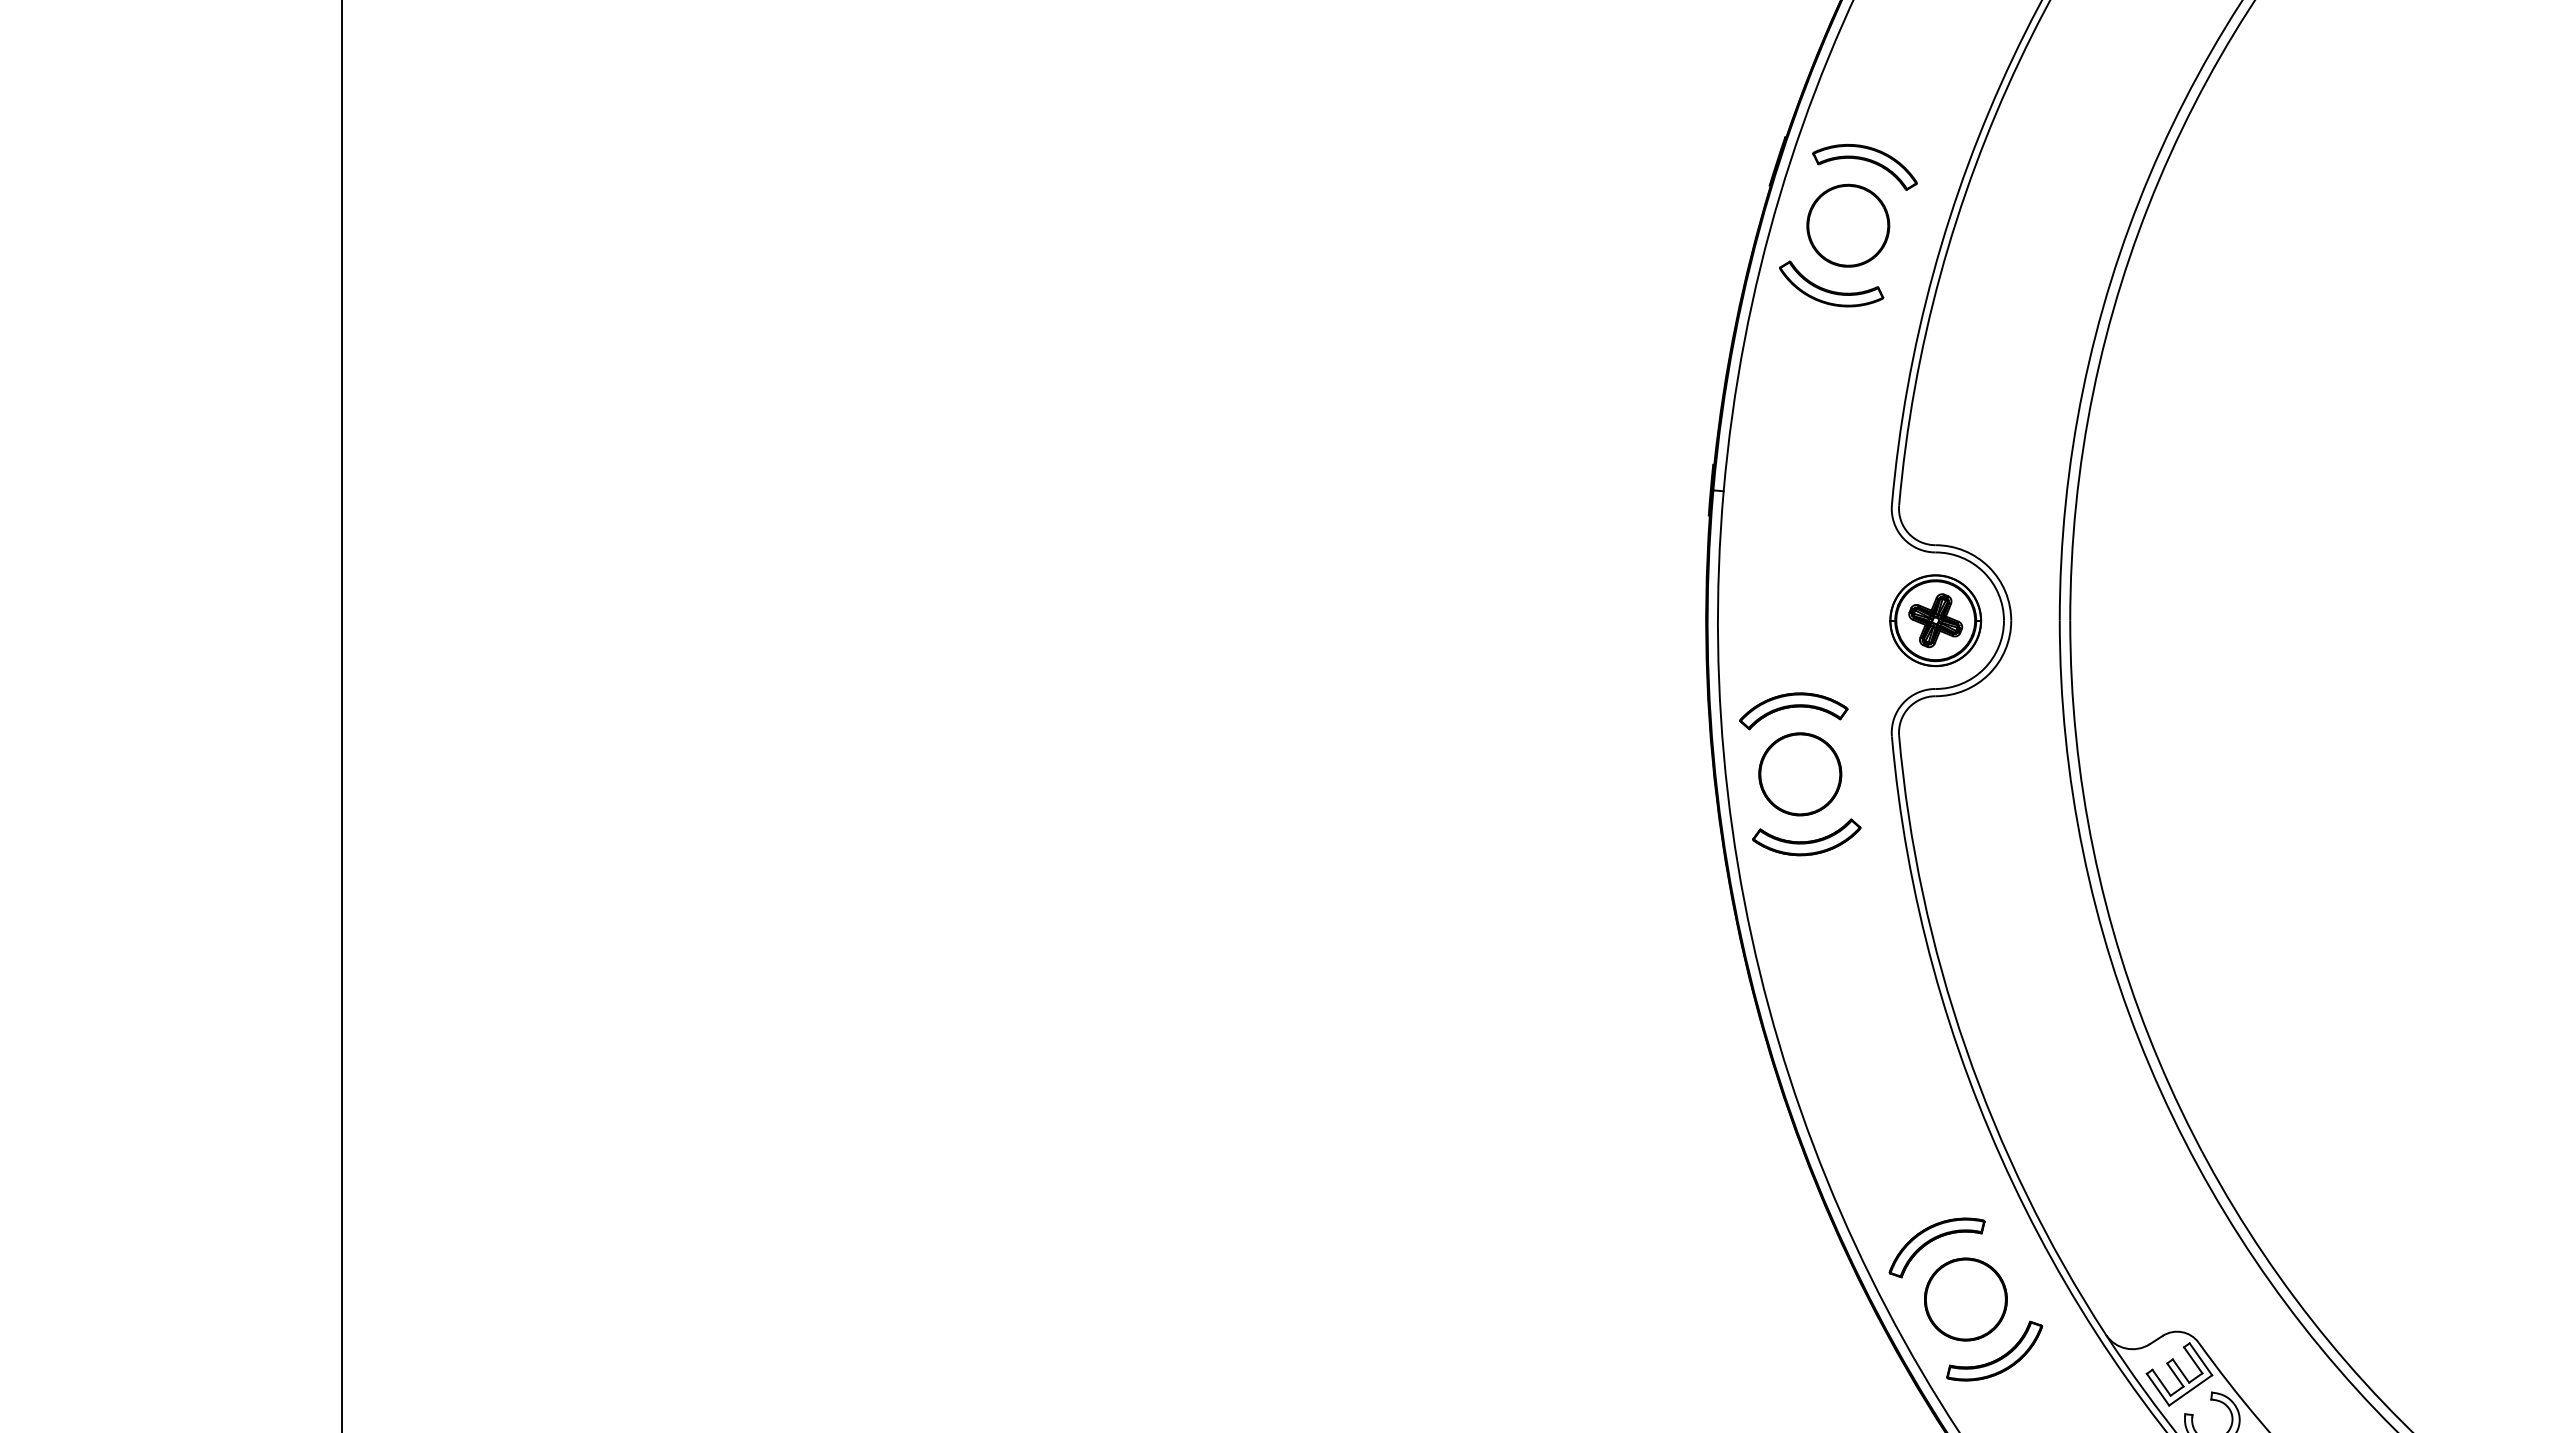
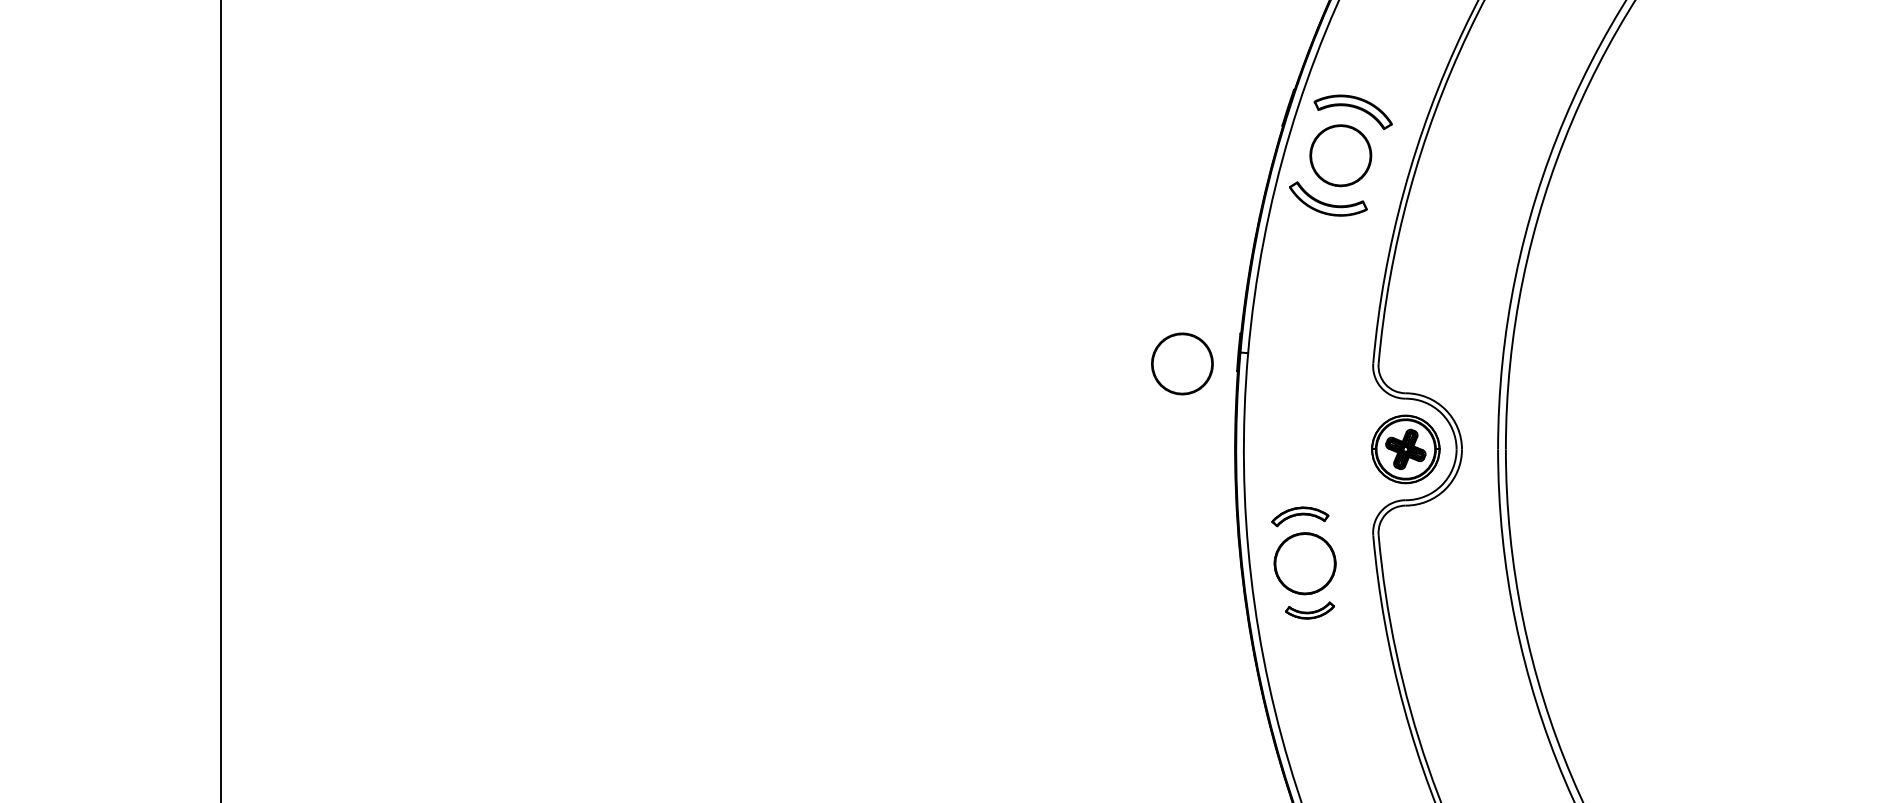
part: (1635, 505) -> (1182, 363), added
part: (1793, 711) -> (1300, 516), size x0.7
part: (1806, 837) -> (1309, 610), size x0.6

